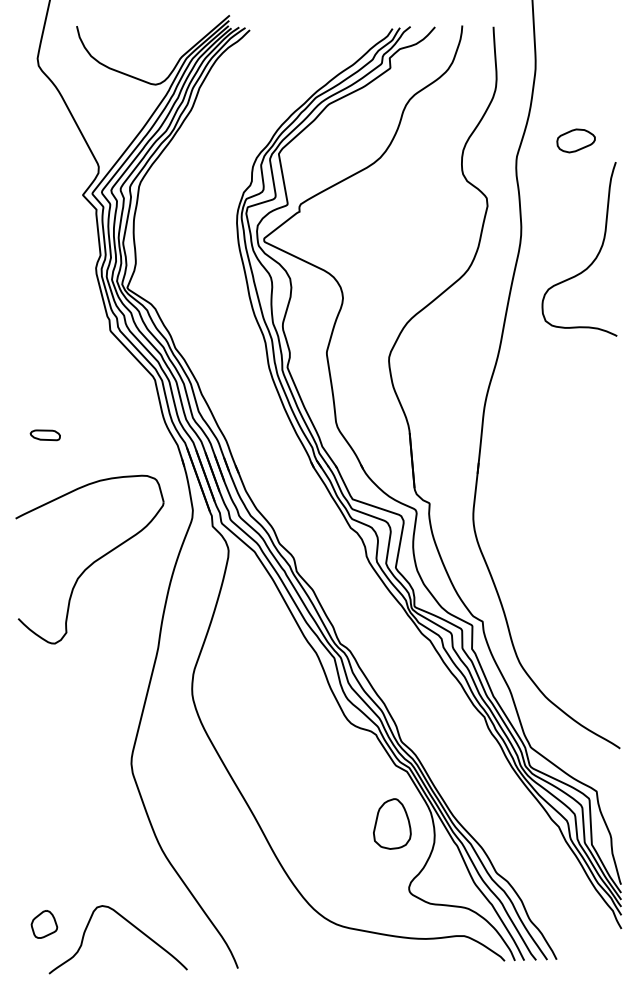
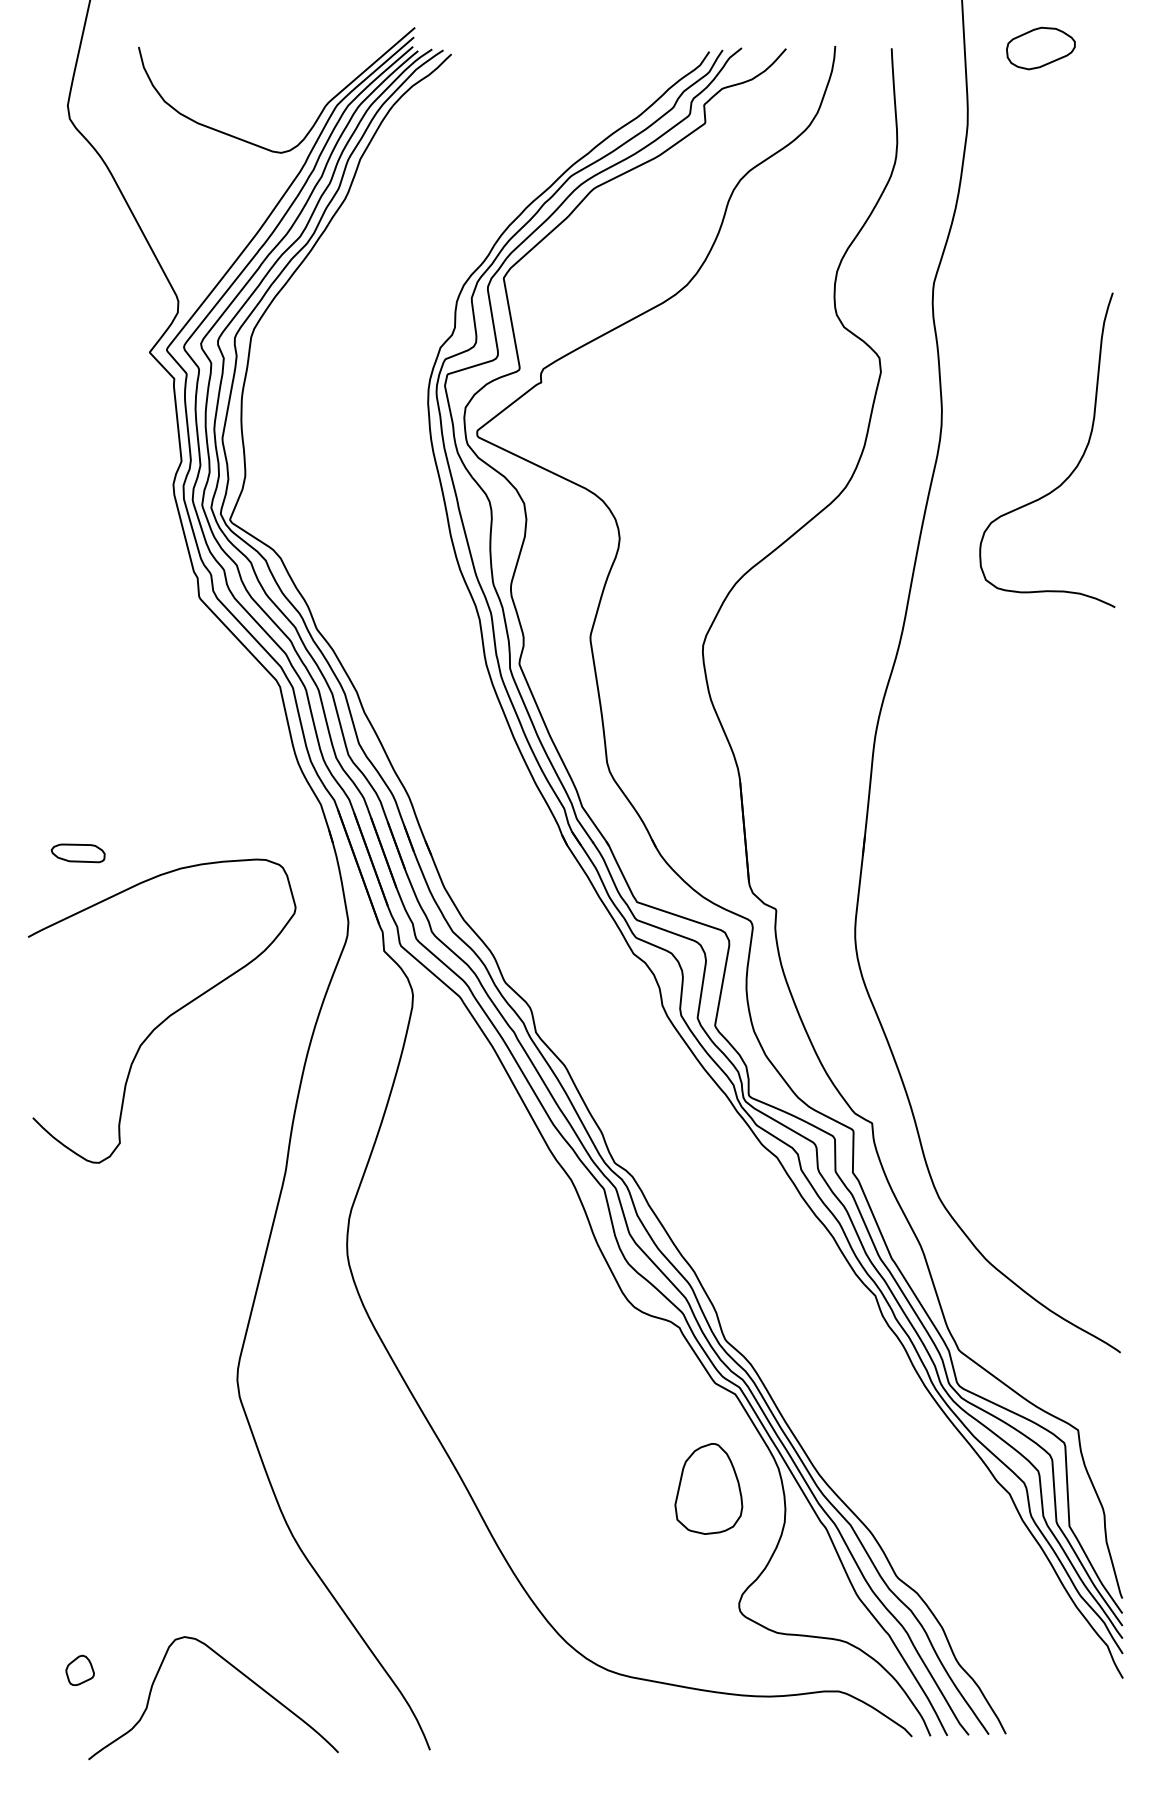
part: (575, 140) -> (1039, 47), moved
part: (44, 435) -> (76, 853), moved
part: (44, 924) -> (80, 1670), size x0.6

